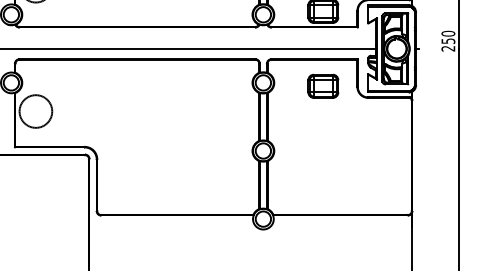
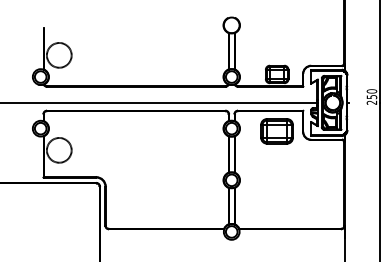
part: (323, 85) -> (277, 130), size x1.4

